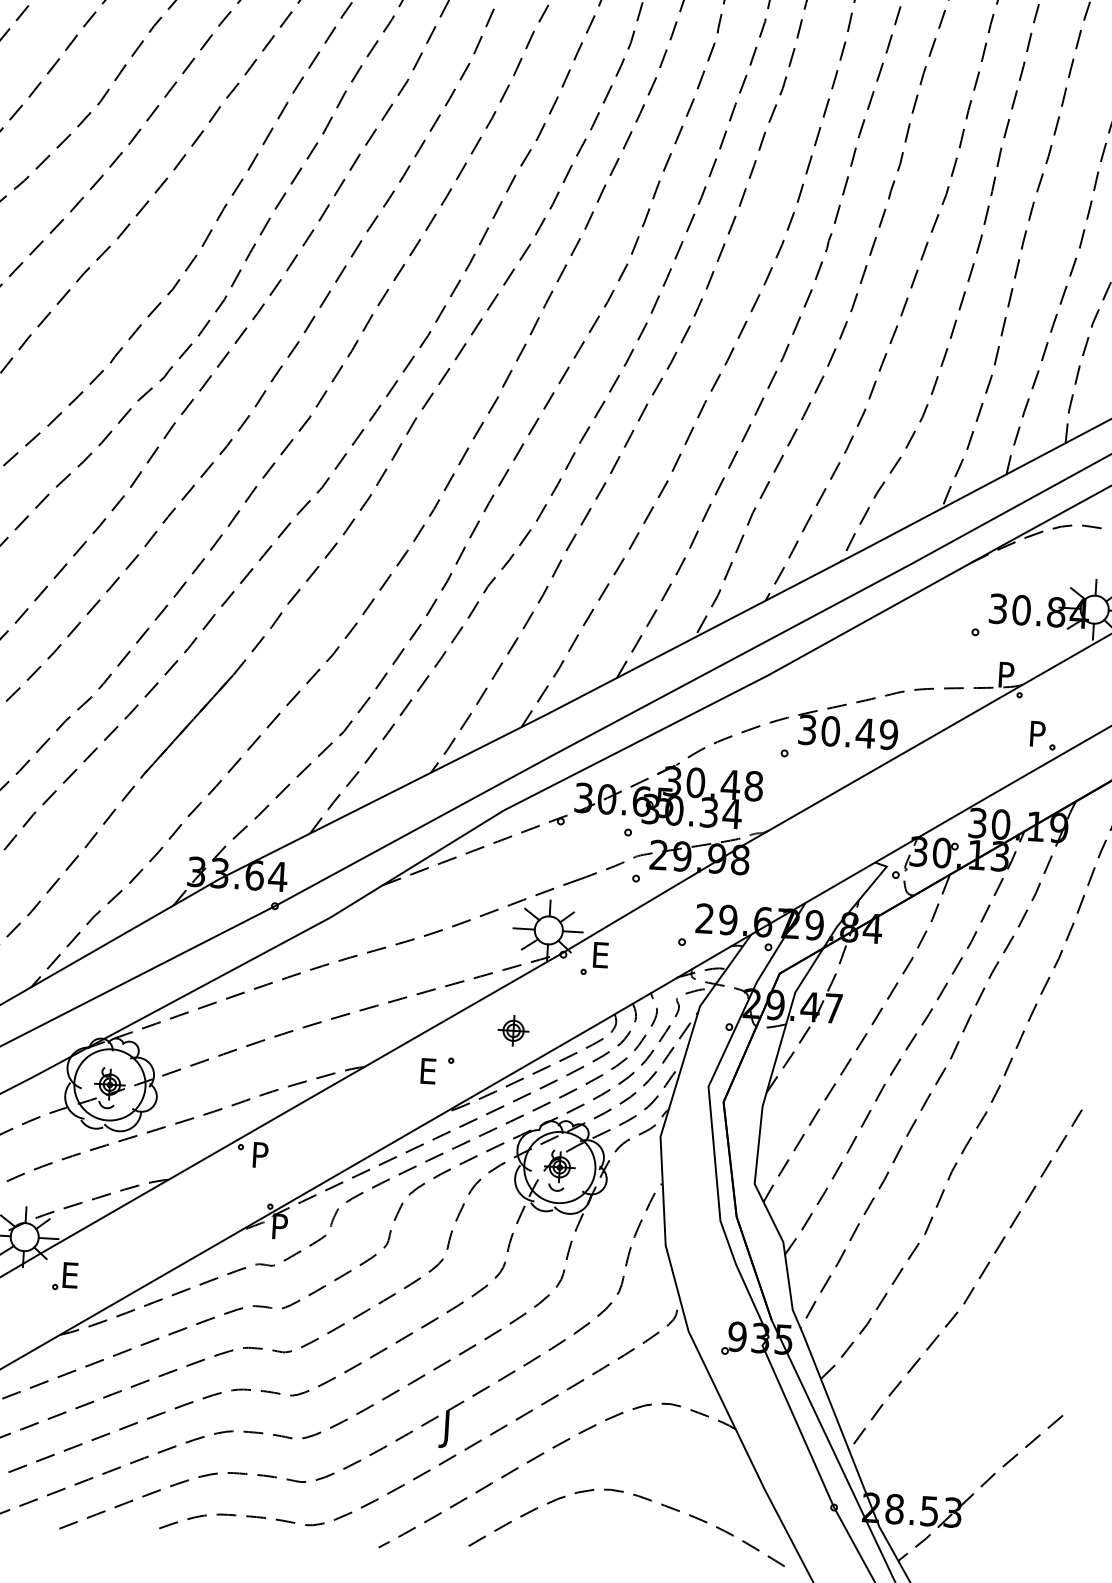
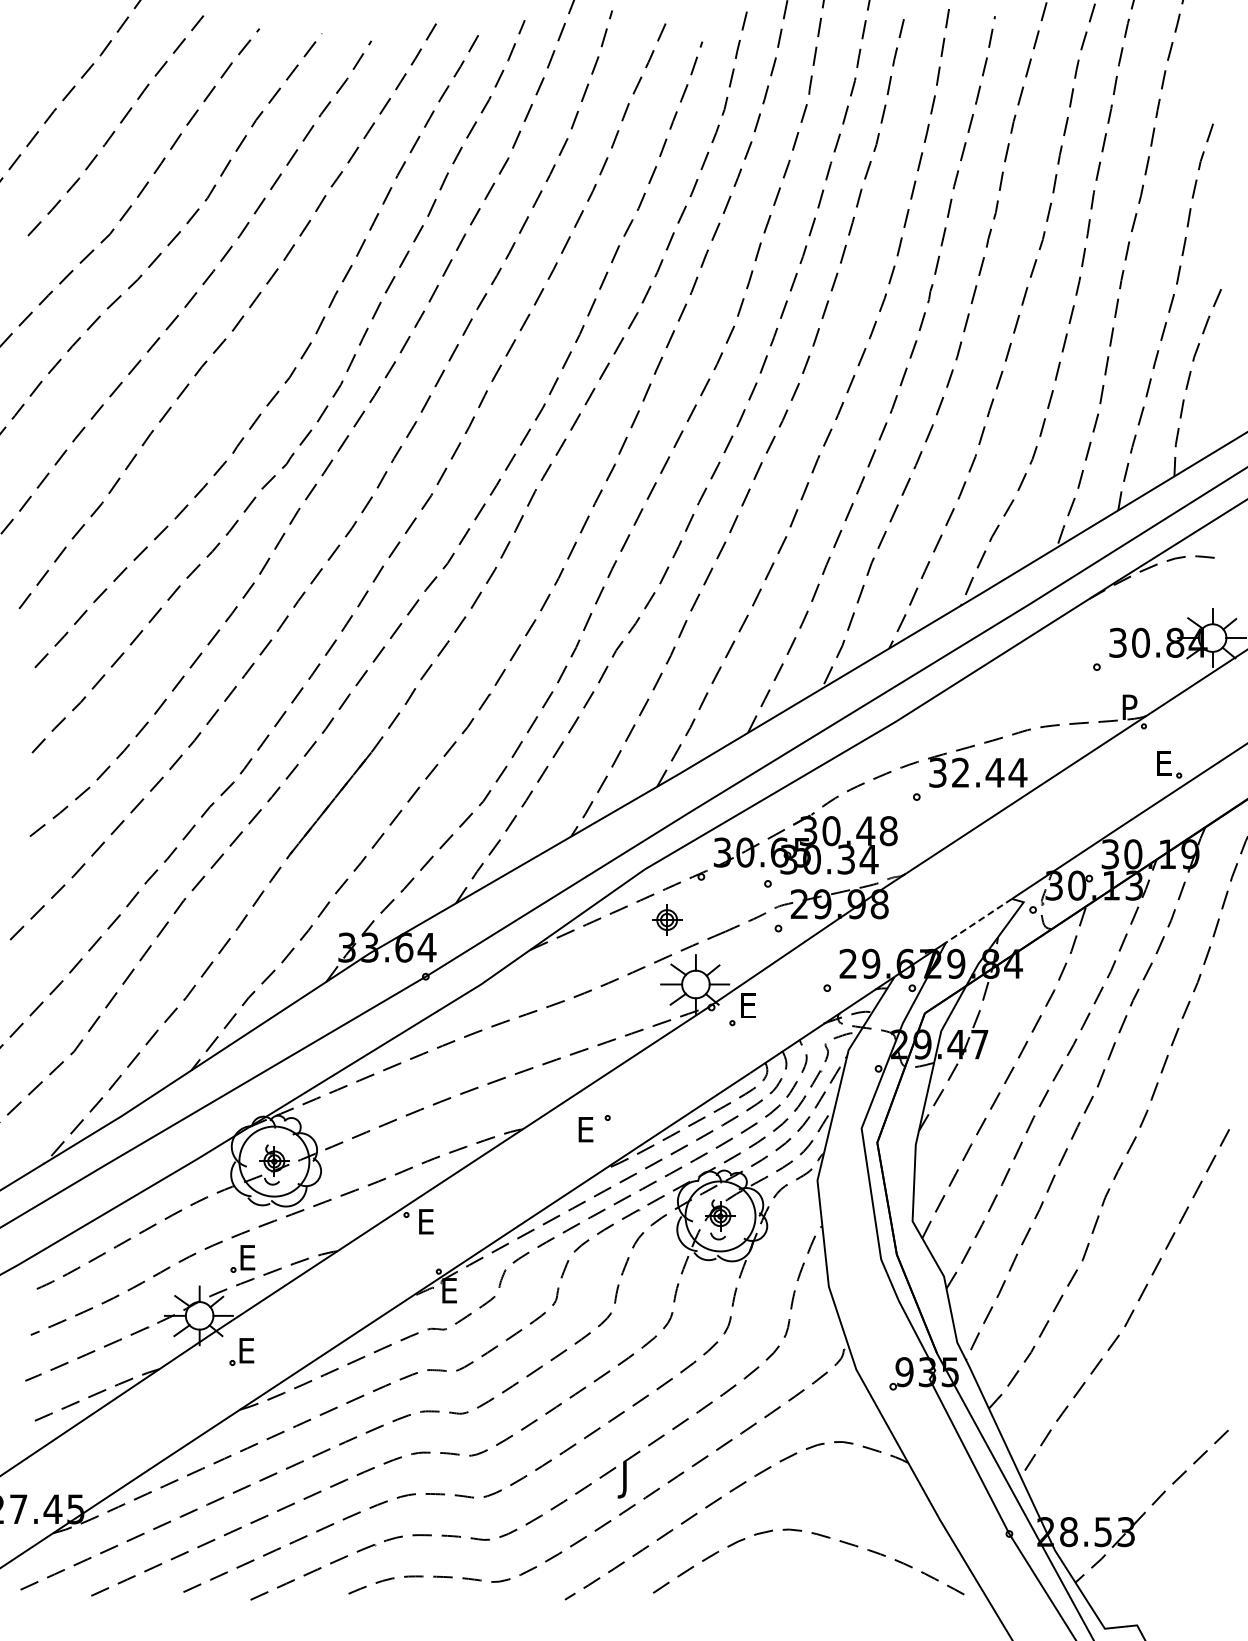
text: (859, 732) -> (989, 772), 30.49 -> 32.44
text: (1037, 733) -> (1163, 762), P -> E
line: (840, 882) -> (979, 920), solid -> dashed
part: (513, 1030) -> (667, 919), moved
text: (261, 1155) -> (427, 1221), P -> E
part: (71, 1181) -> (242, 1258), added
text: (281, 1226) -> (450, 1290), P -> E

